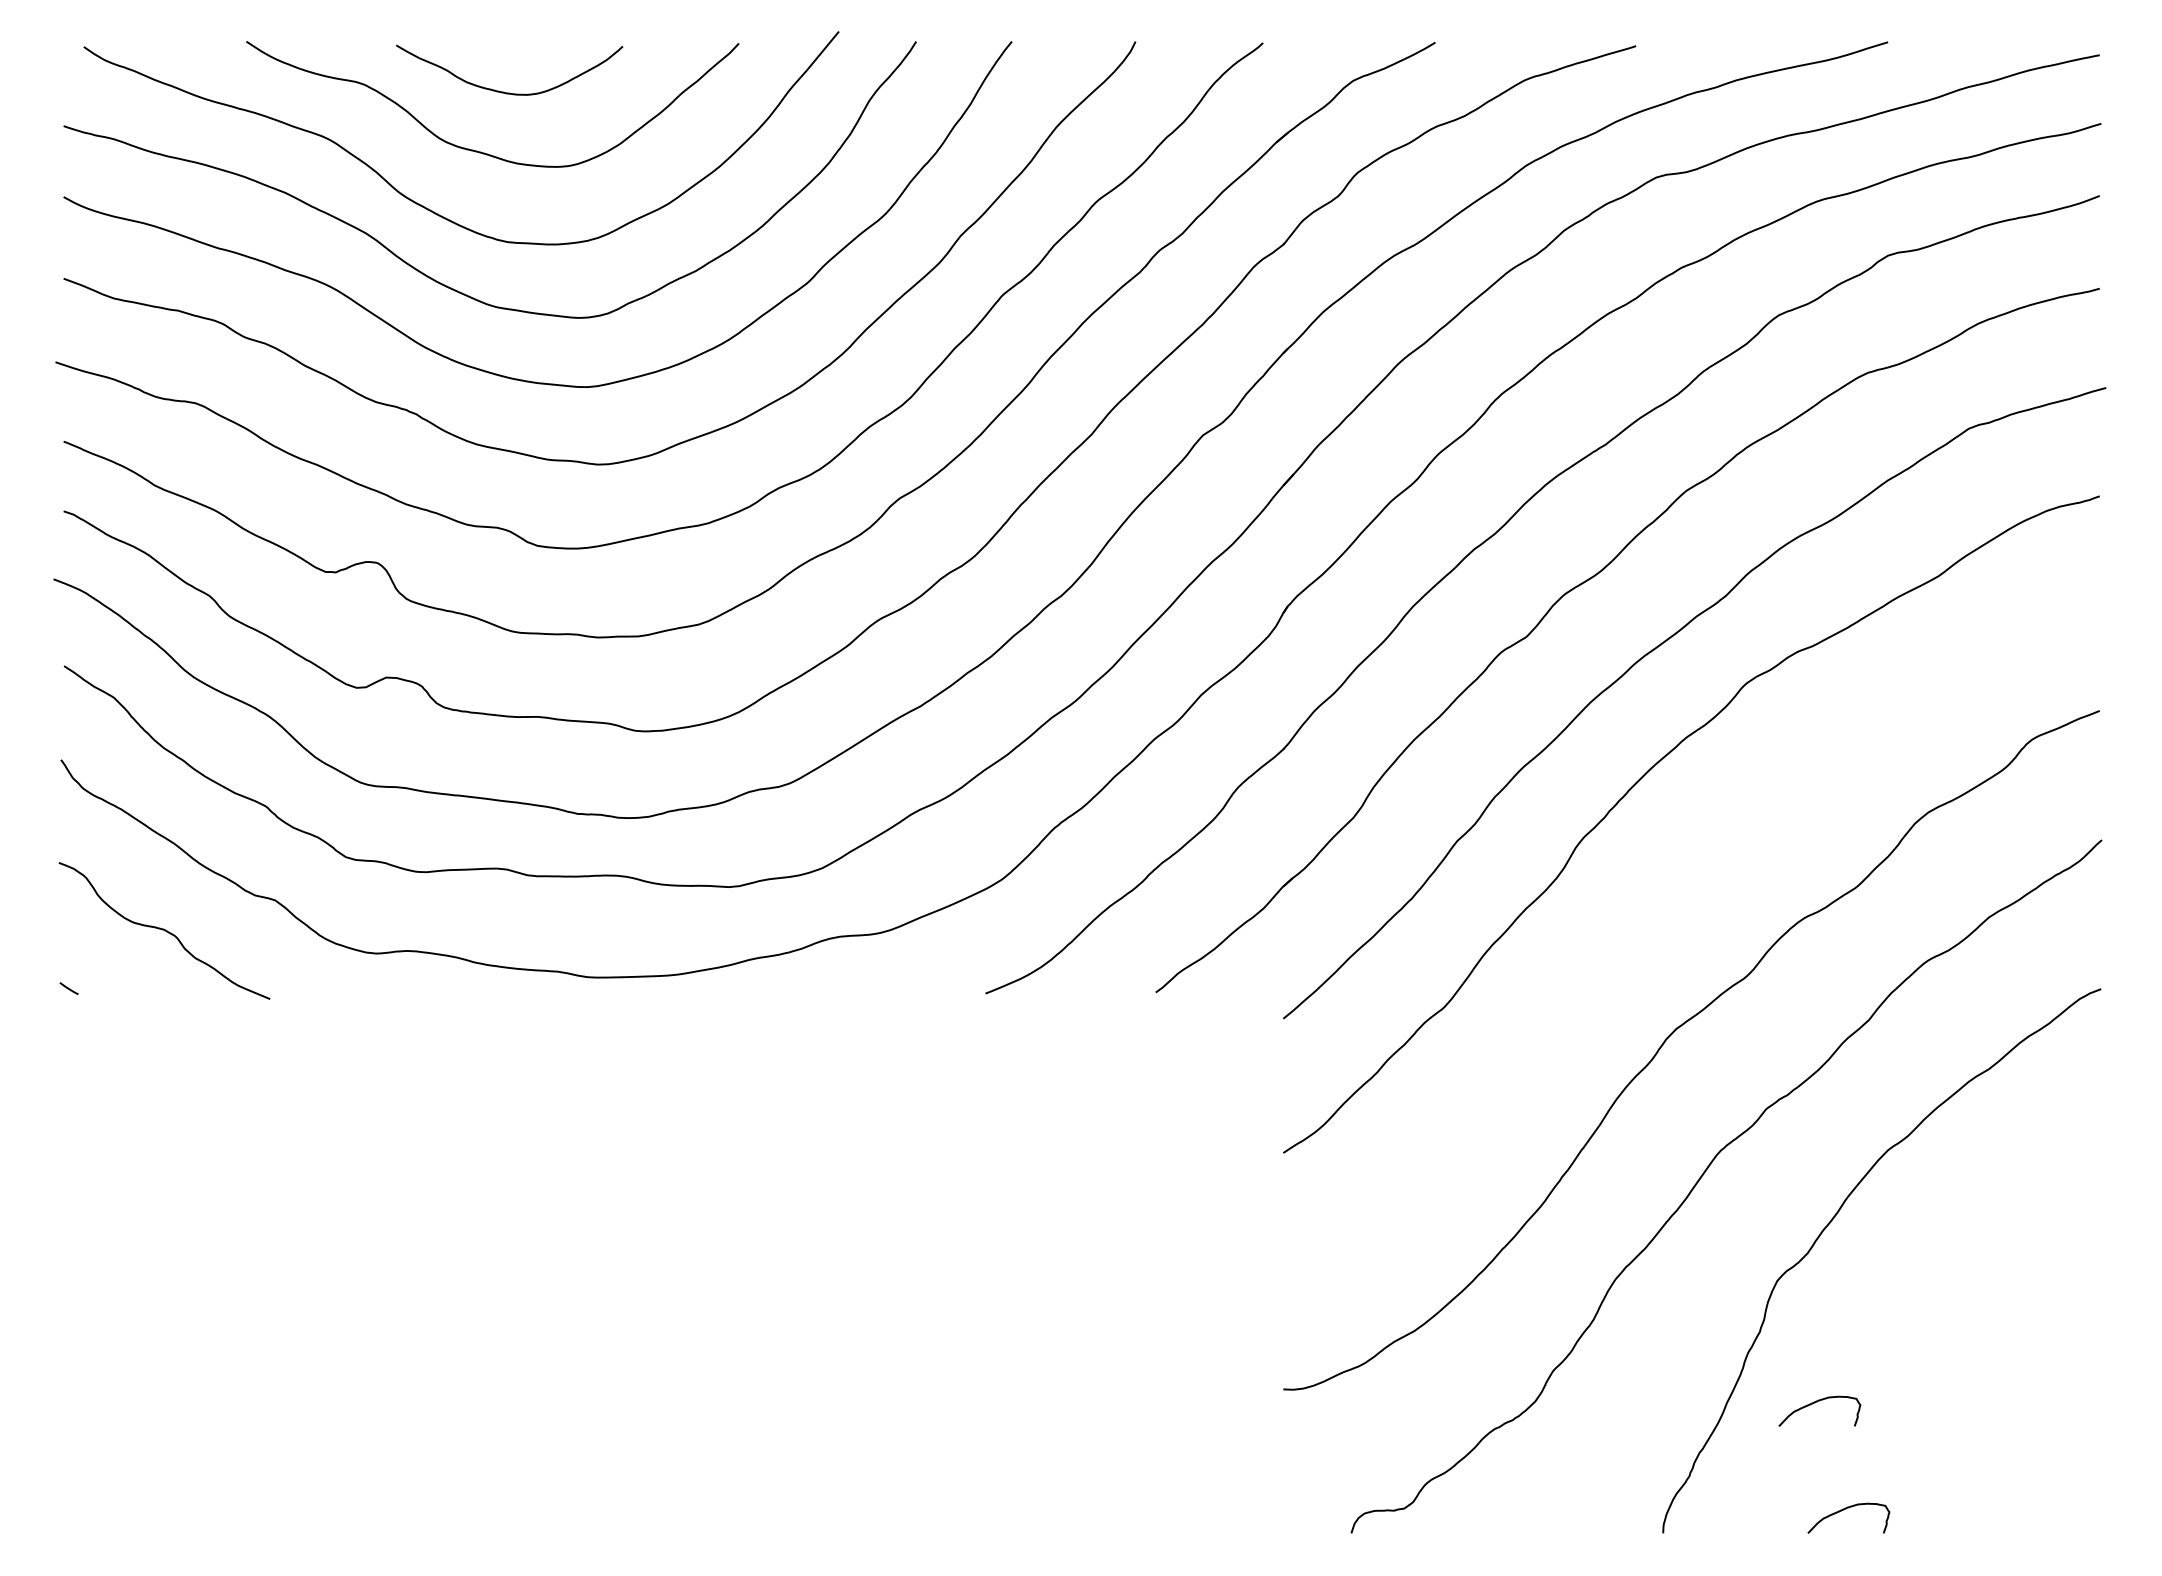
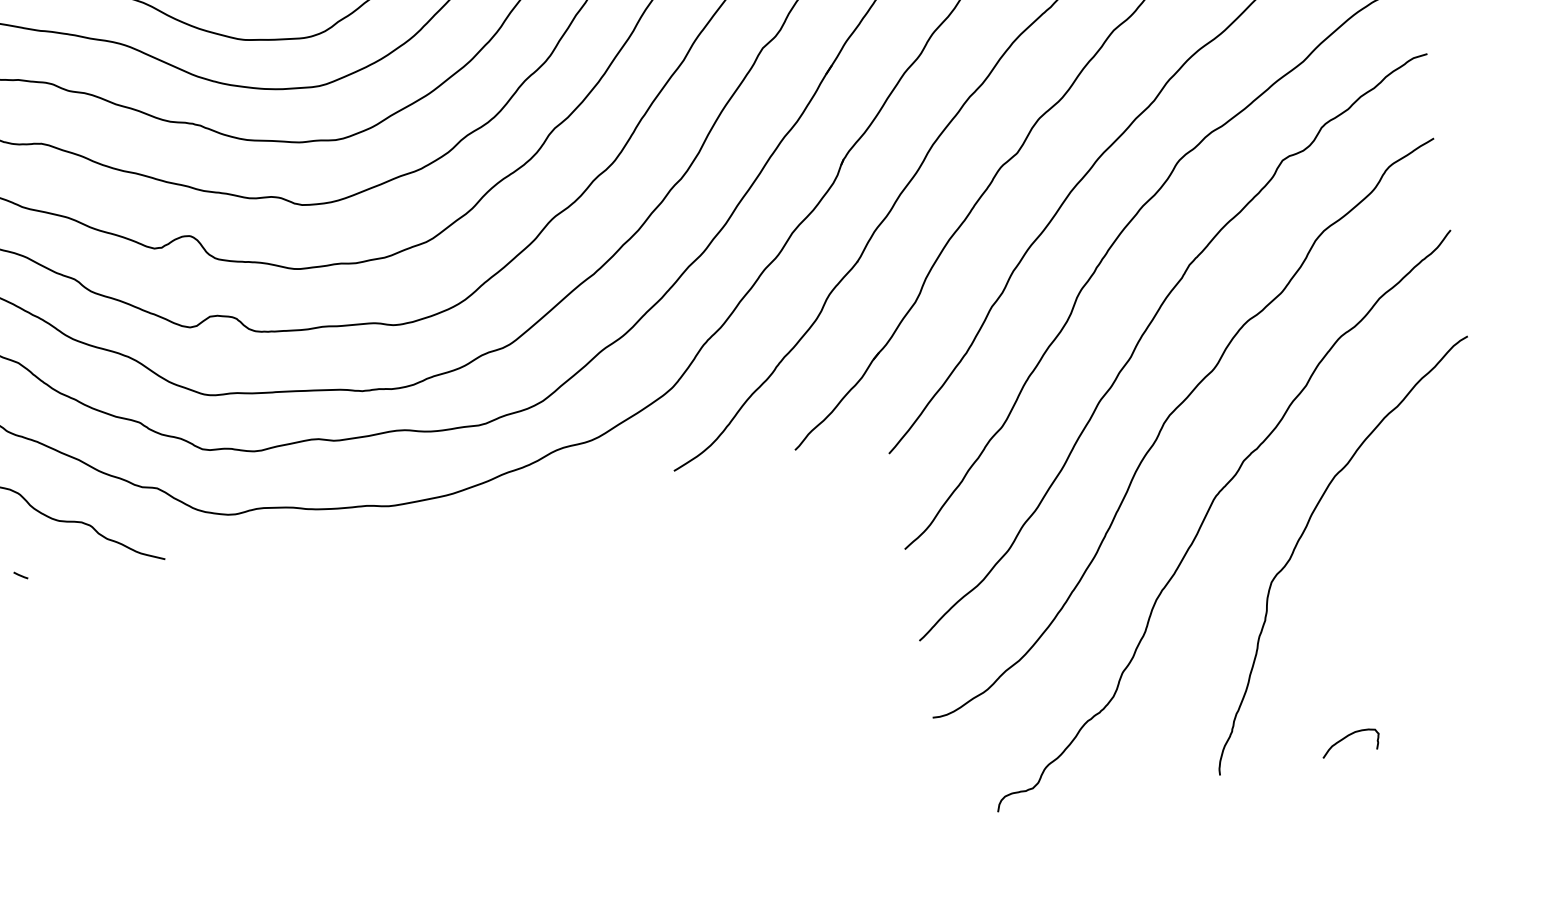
curve: (1664, 907) -> (1147, 329), added
curve: (1815, 1403) -> (1313, 665), removed

